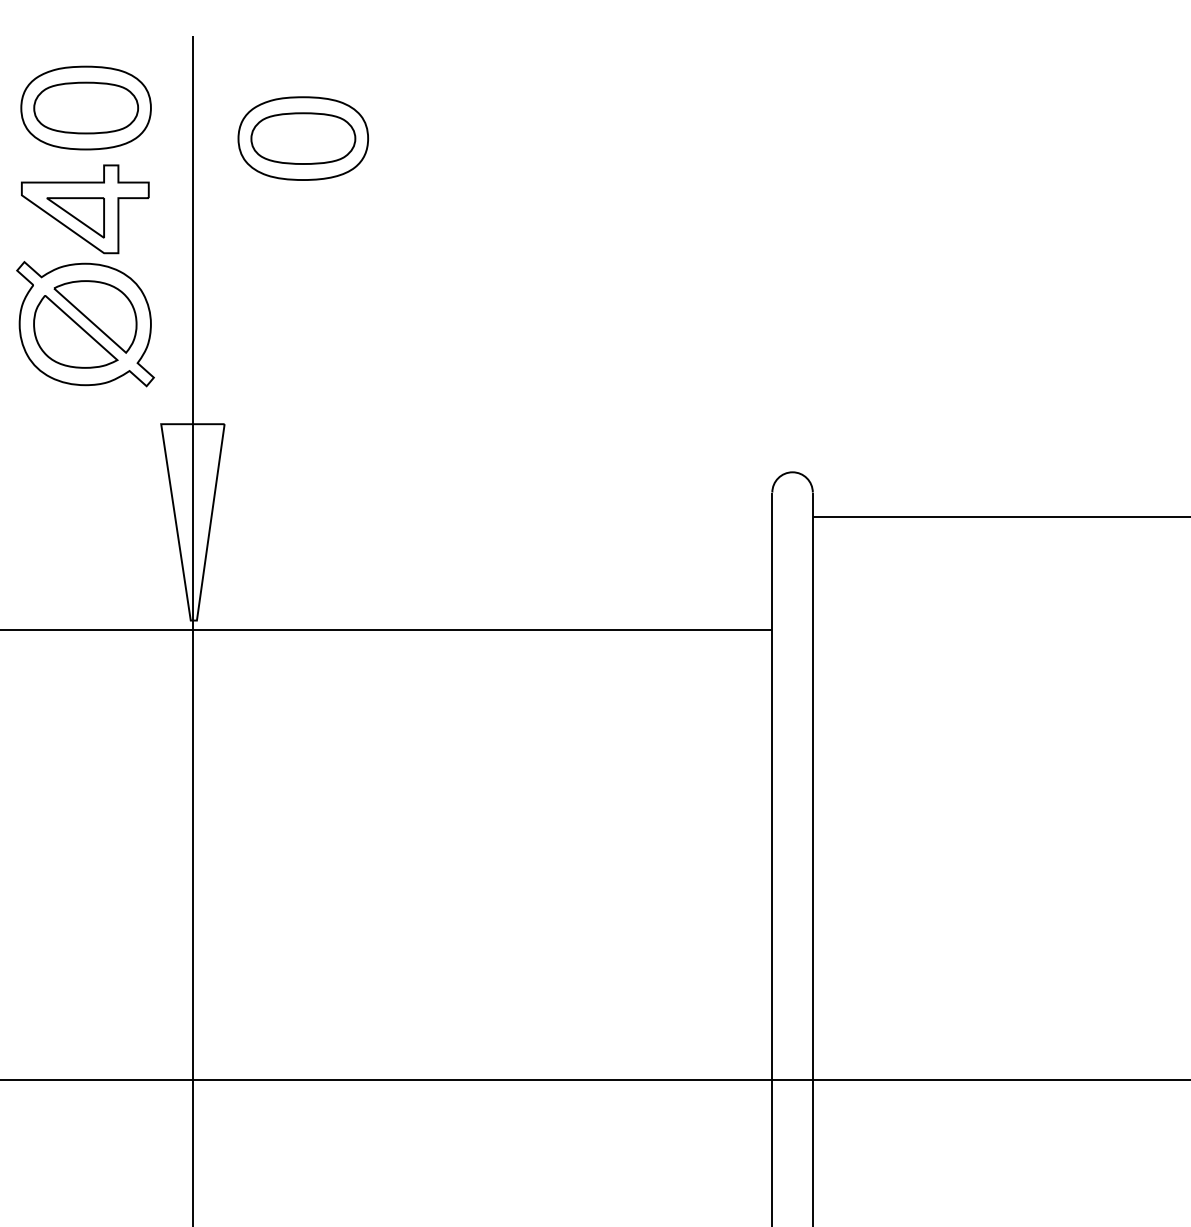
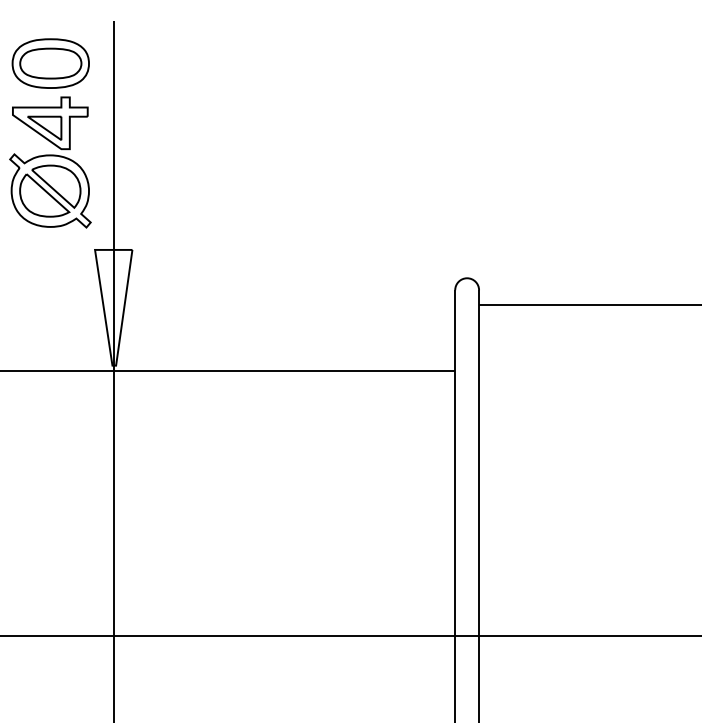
part: (302, 138) -> (178, 81), removed

